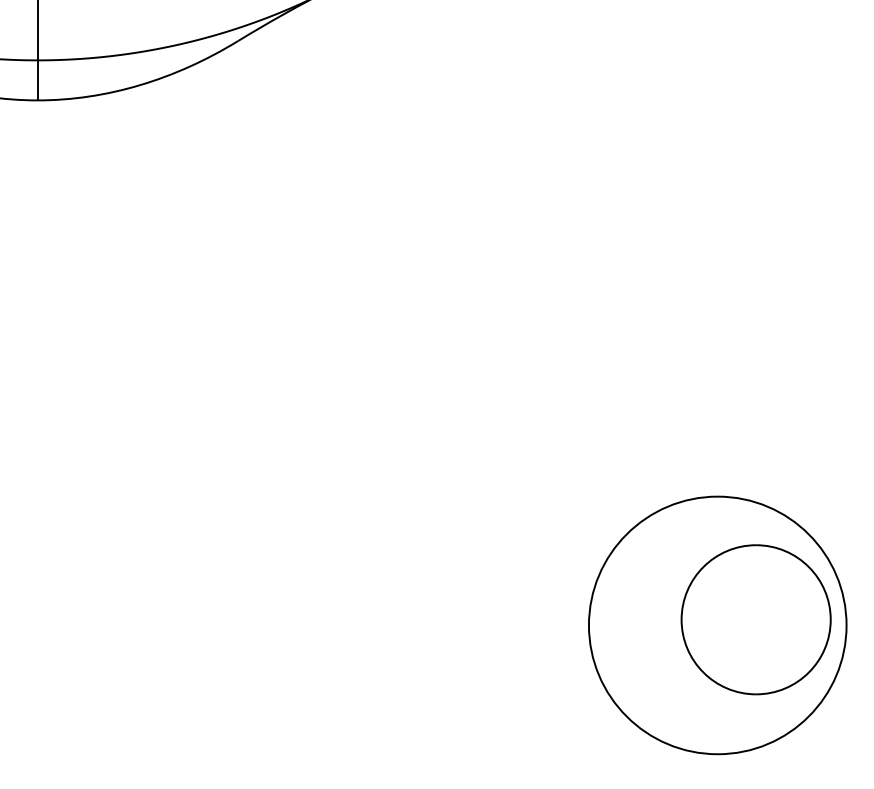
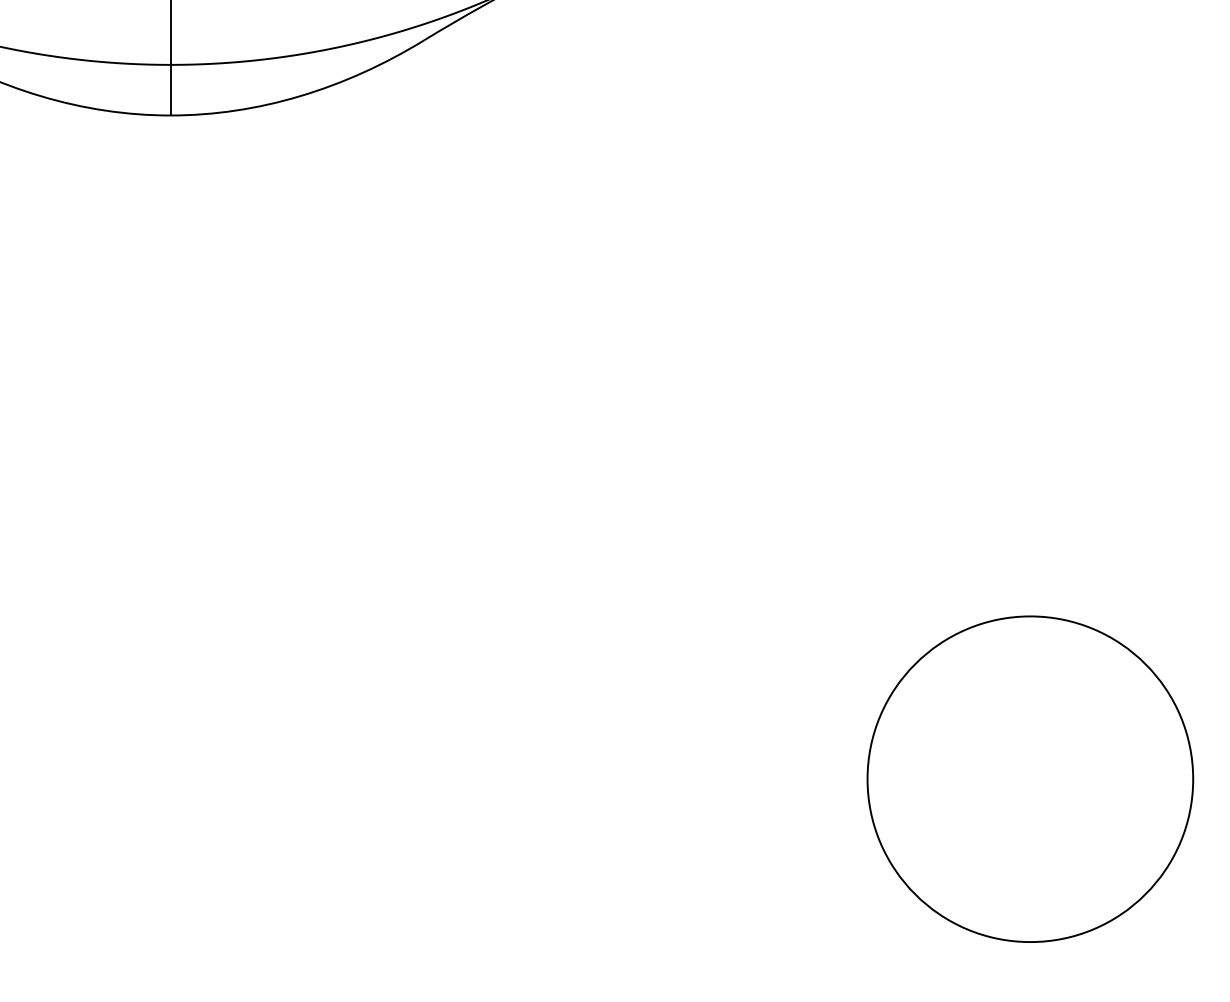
part: (755, 620) -> (1078, 772), removed

